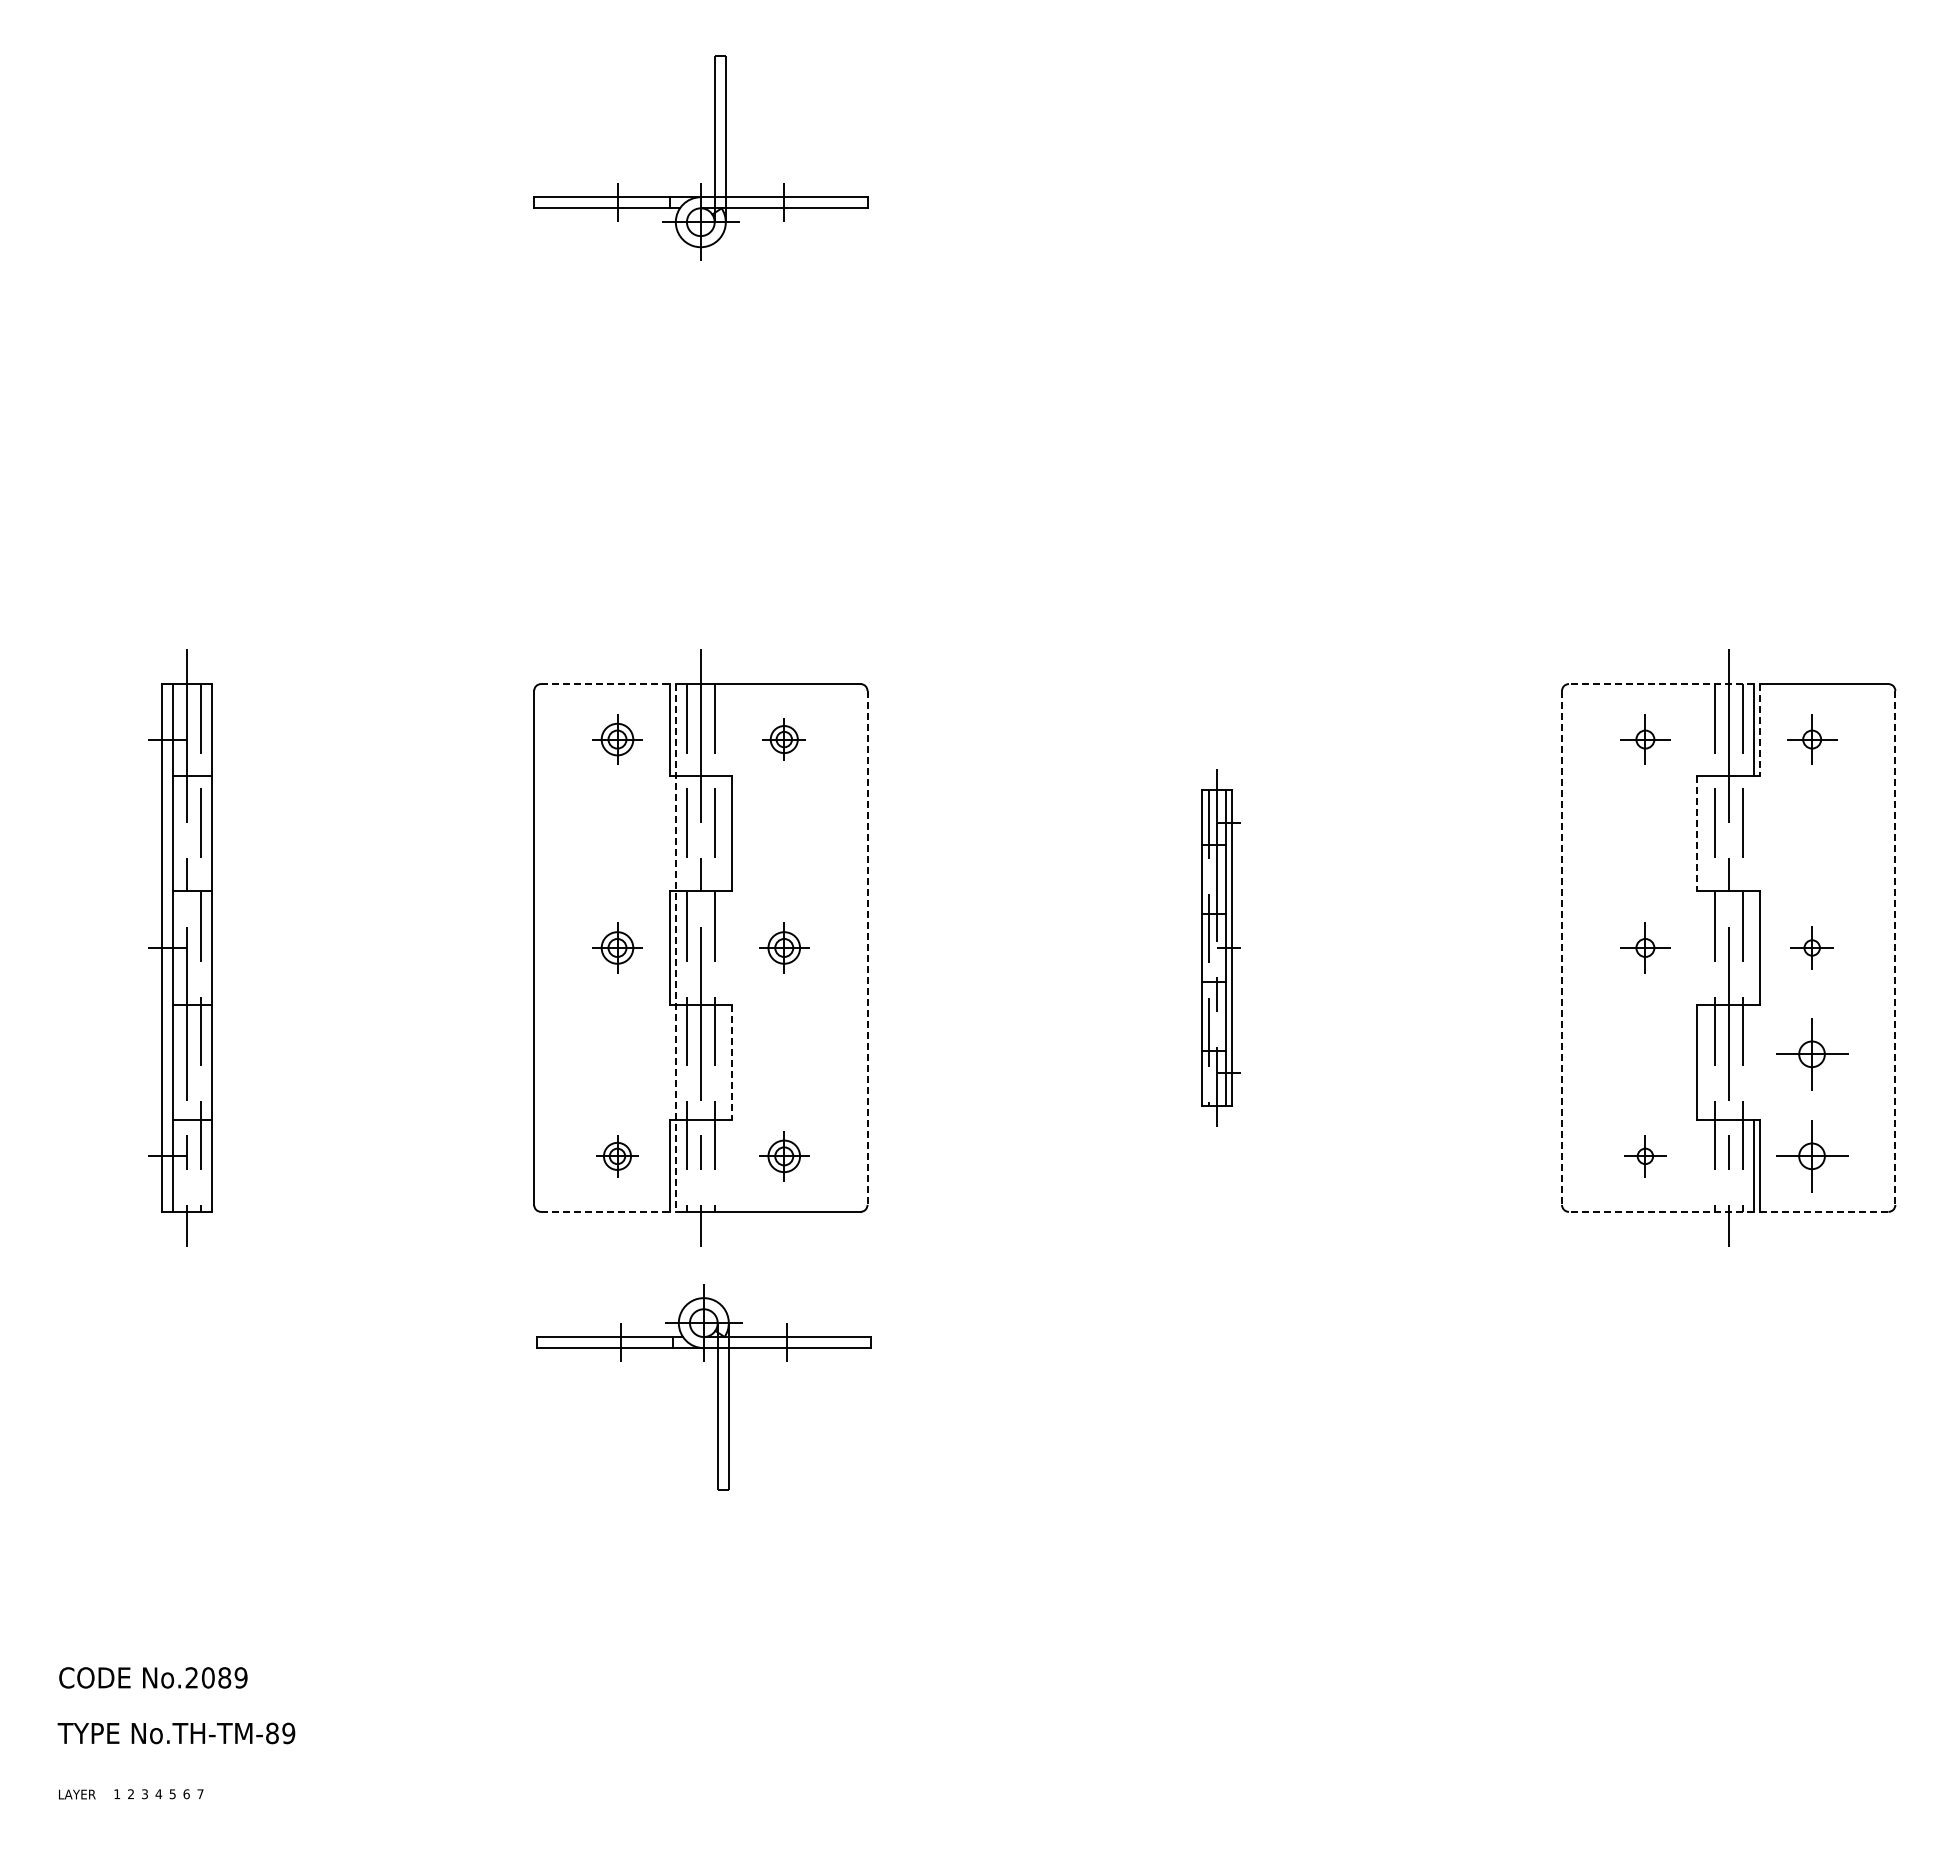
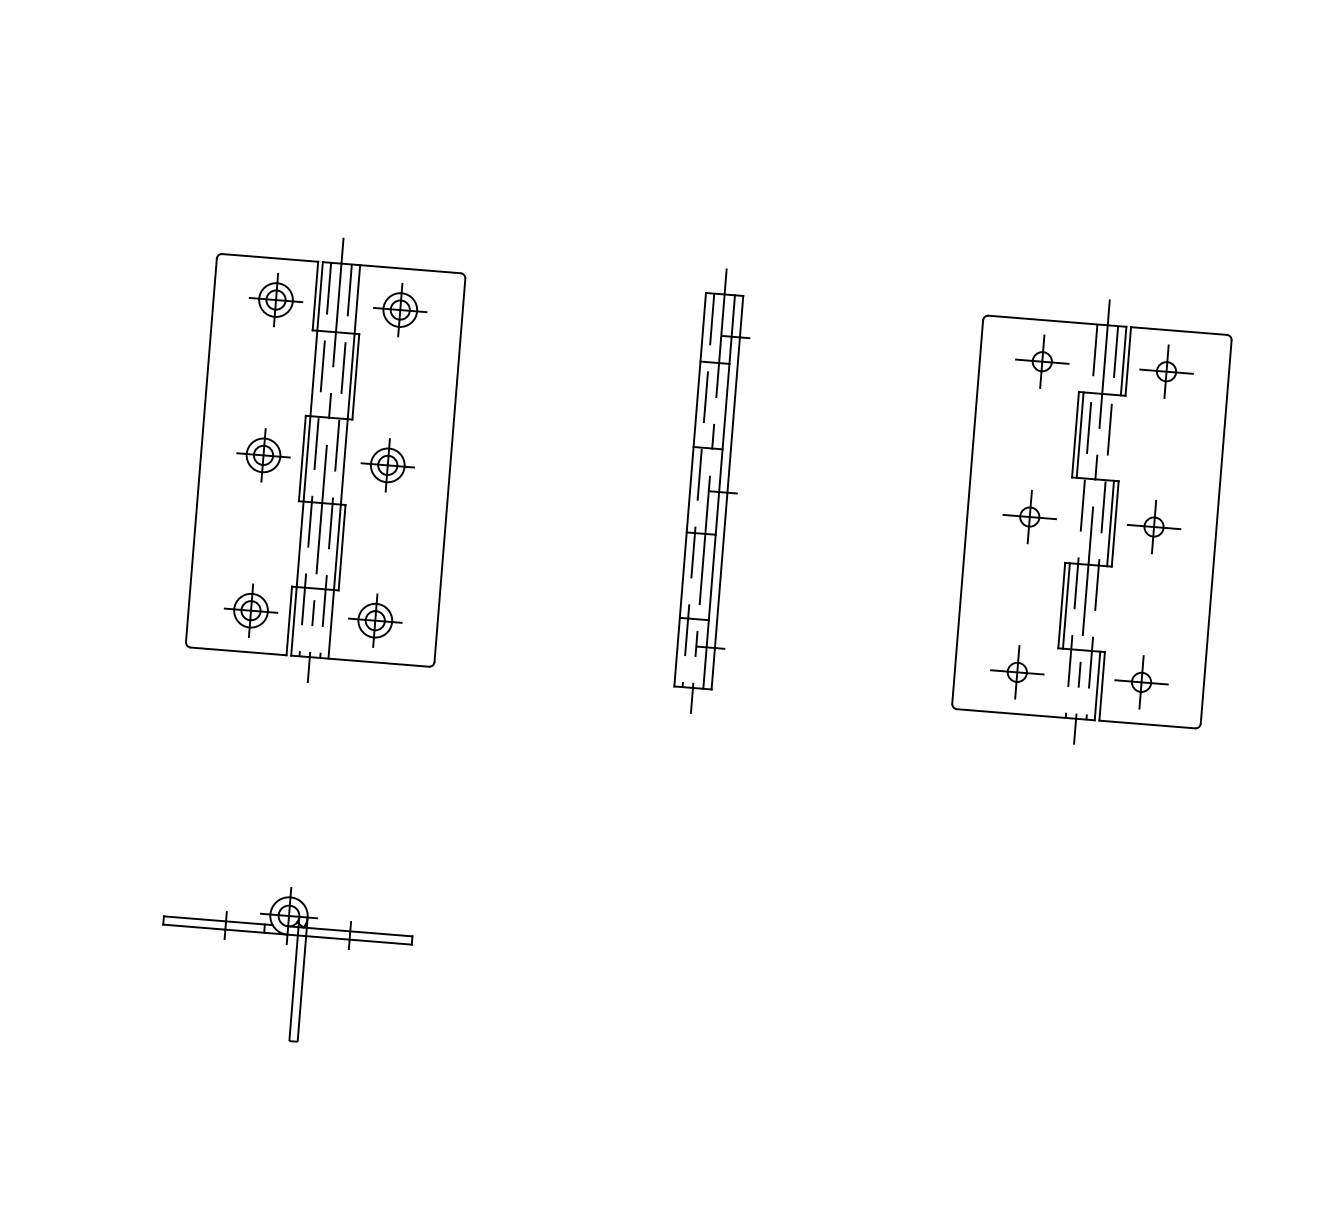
line: (605, 684) -> (270, 258), dashed -> solid
line: (1660, 684) -> (1056, 321), dashed -> solid
line: (1759, 730) -> (1127, 361), dashed -> solid
part: (617, 739) -> (276, 299), size x1.43
part: (784, 739) -> (400, 309), size x1.67
part: (1645, 739) -> (1042, 361), size x1.43
part: (1812, 739) -> (1166, 371), size x1.43
line: (1697, 833) -> (1075, 434), dashed -> solid
line: (1703, 833) -> (1080, 435), added
part: (617, 947) -> (263, 455), size x1.43
line: (675, 947) -> (306, 458), dashed -> solid
line: (725, 947) -> (344, 461), added
part: (784, 947) -> (388, 465), size x1.43
line: (867, 947) -> (449, 470), dashed -> solid
part: (1221, 947) -> (713, 491), size x1.67
line: (1562, 947) -> (968, 511), dashed -> solid
part: (1645, 947) -> (1029, 516), size x1.43
line: (1753, 947) -> (1110, 523), added
part: (1812, 947) -> (1154, 526), size x1.67
line: (1895, 947) -> (1216, 531), dashed -> solid
part: (1812, 1054) -> (1148, 606), removed
line: (1703, 1062) -> (1066, 605), added
line: (732, 1063) -> (342, 548), dashed -> solid
part: (617, 1156) -> (251, 610), size x1.67
part: (784, 1156) -> (375, 620), size x1.43
part: (1645, 1156) -> (1017, 672), size x1.67
line: (605, 1211) -> (238, 651), dashed -> solid
line: (1660, 1211) -> (1025, 714), dashed -> solid
line: (1823, 1211) -> (1146, 724), dashed -> solid
part: (717, 1387) -> (295, 964), moved

